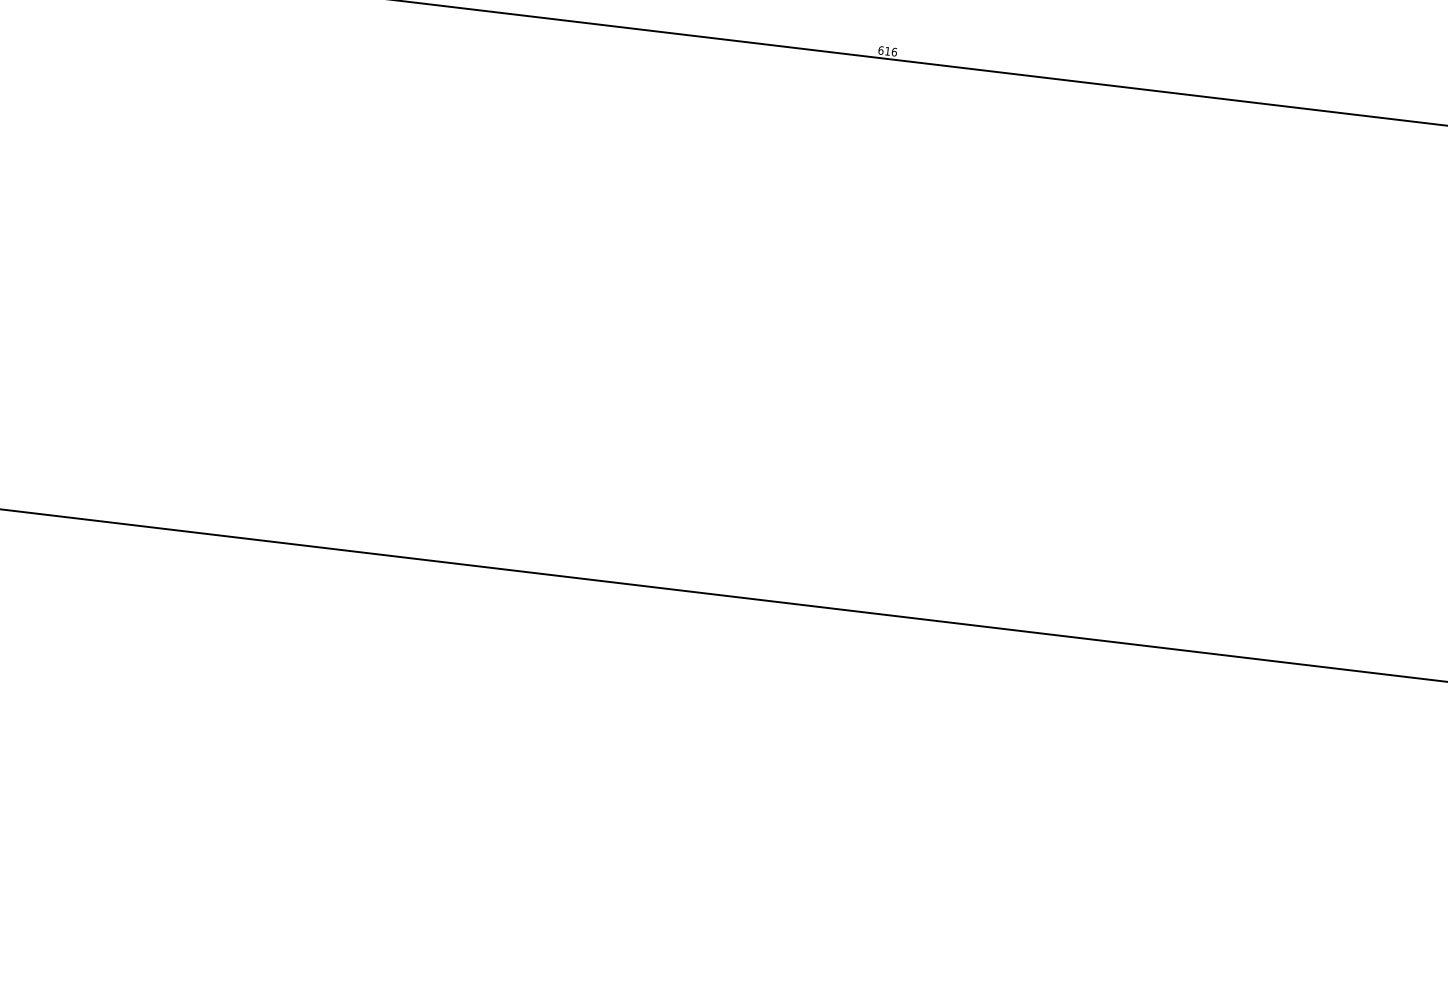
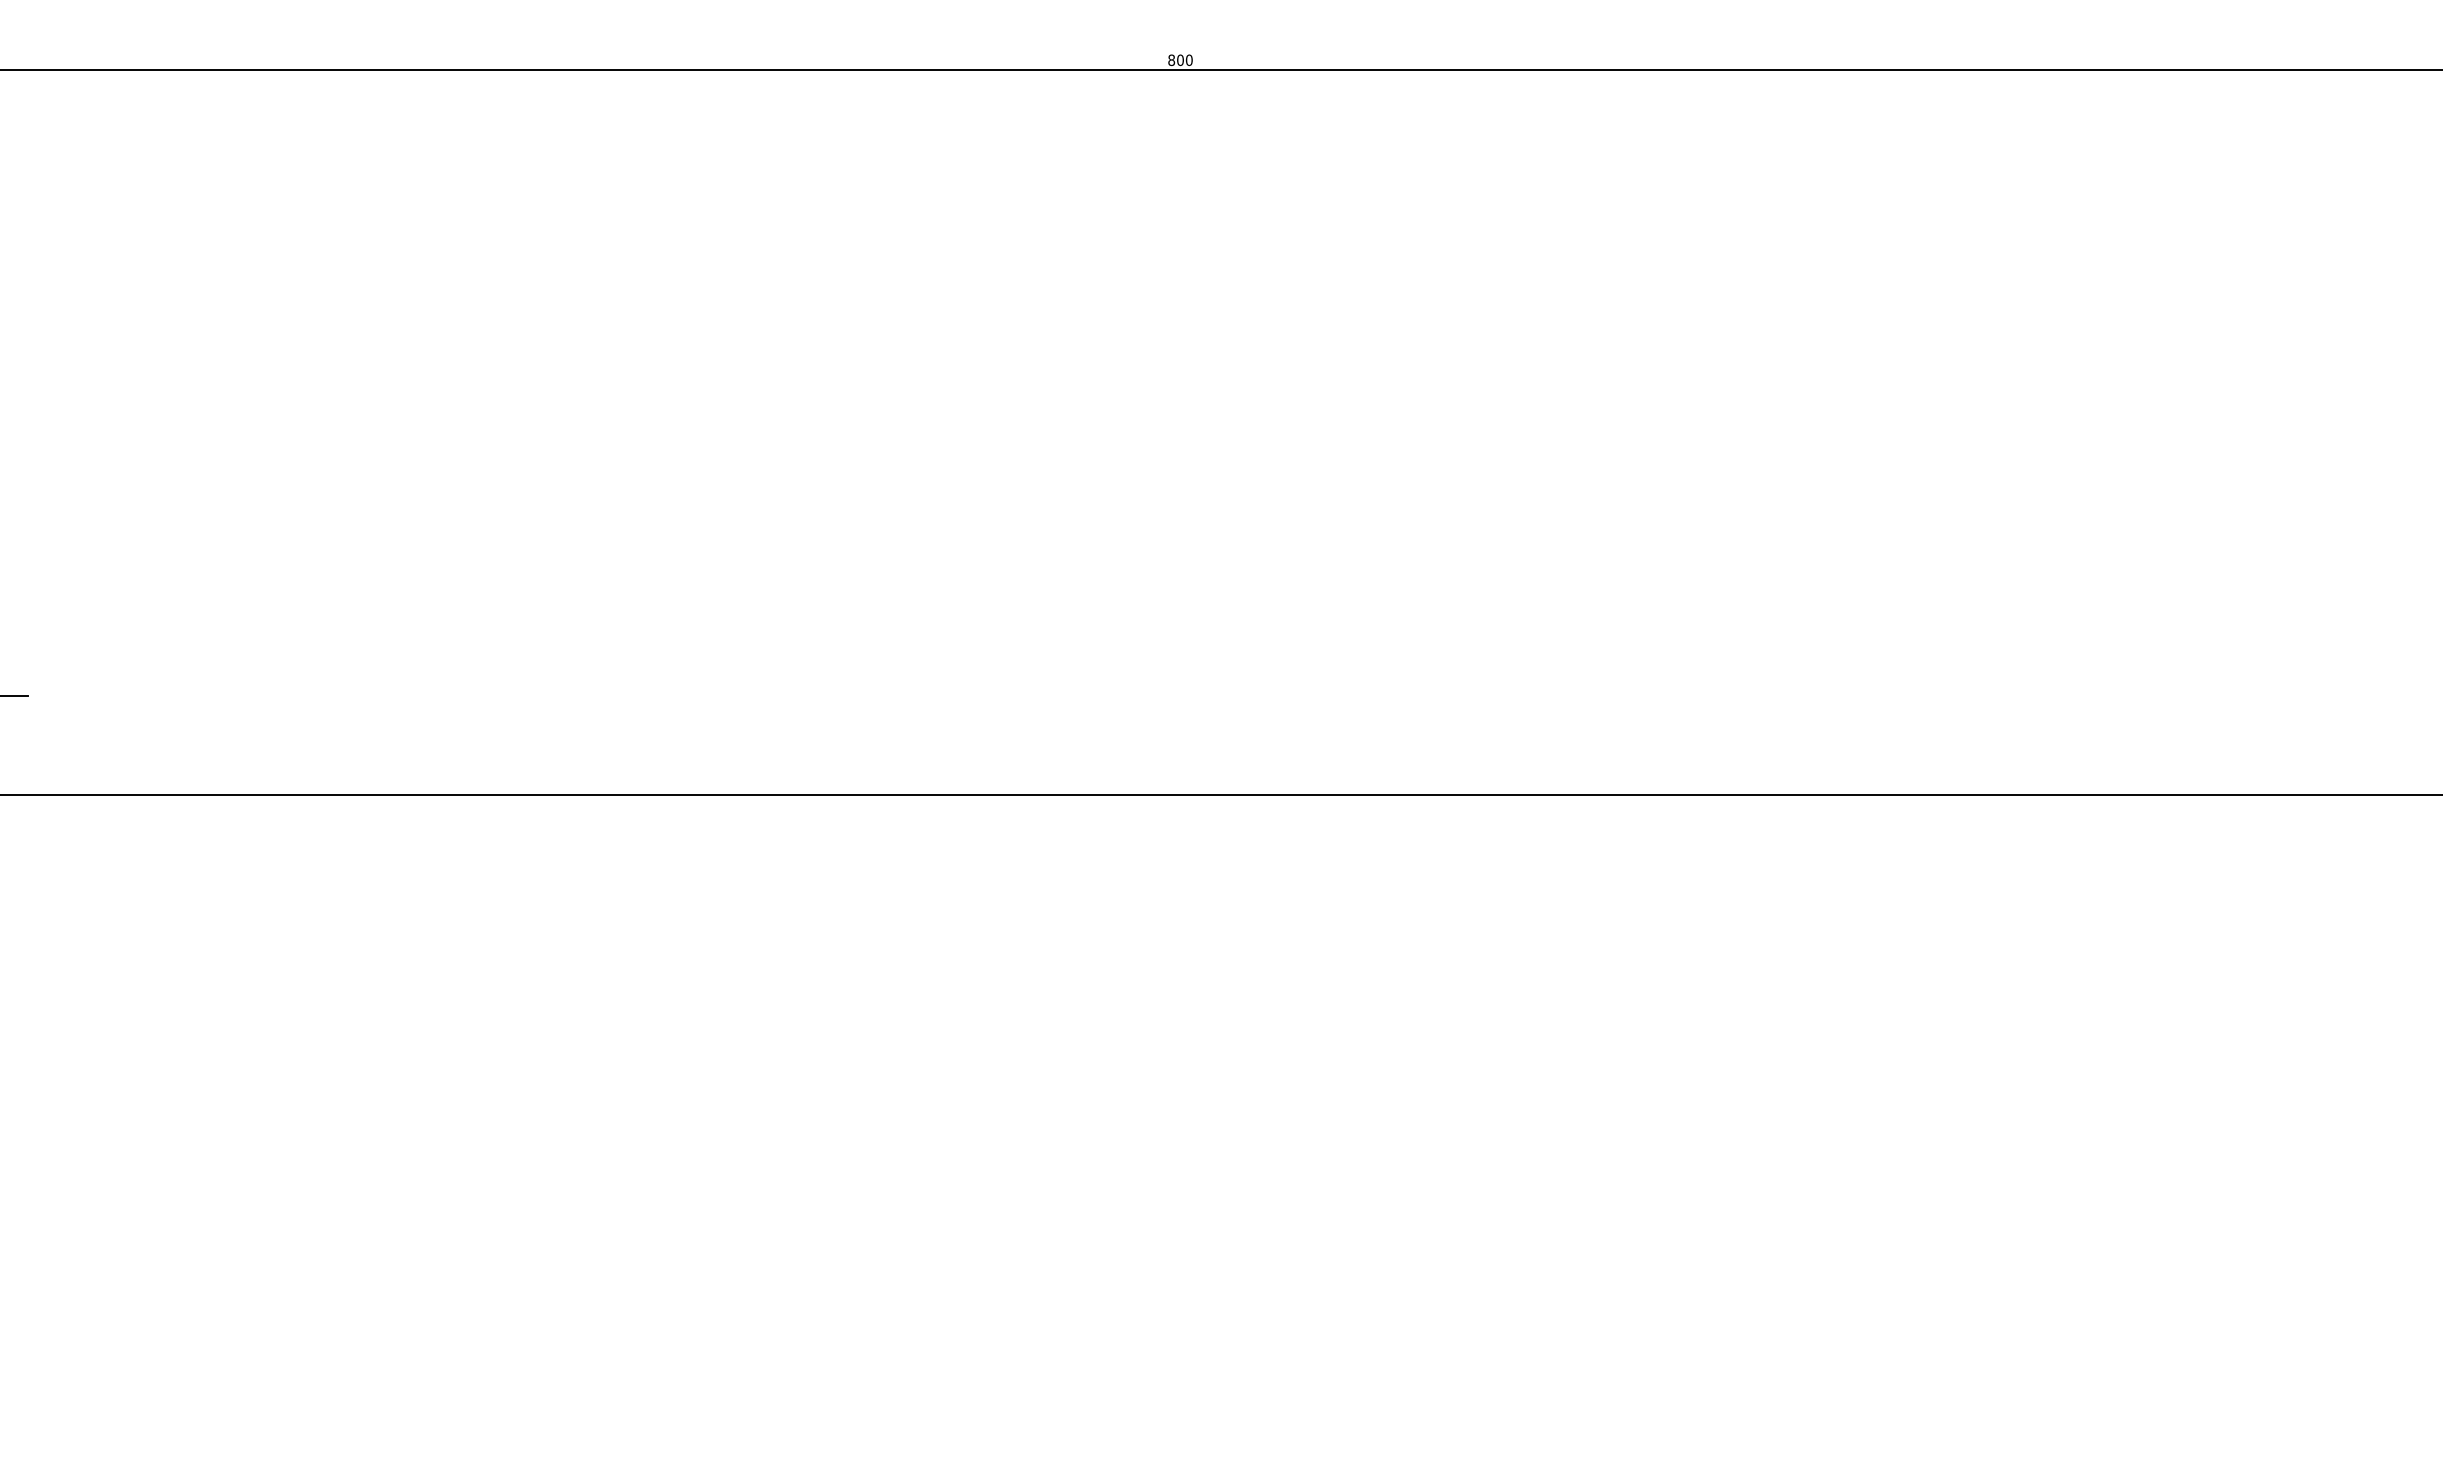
text: (887, 51) -> (1180, 60), 616 -> 800

